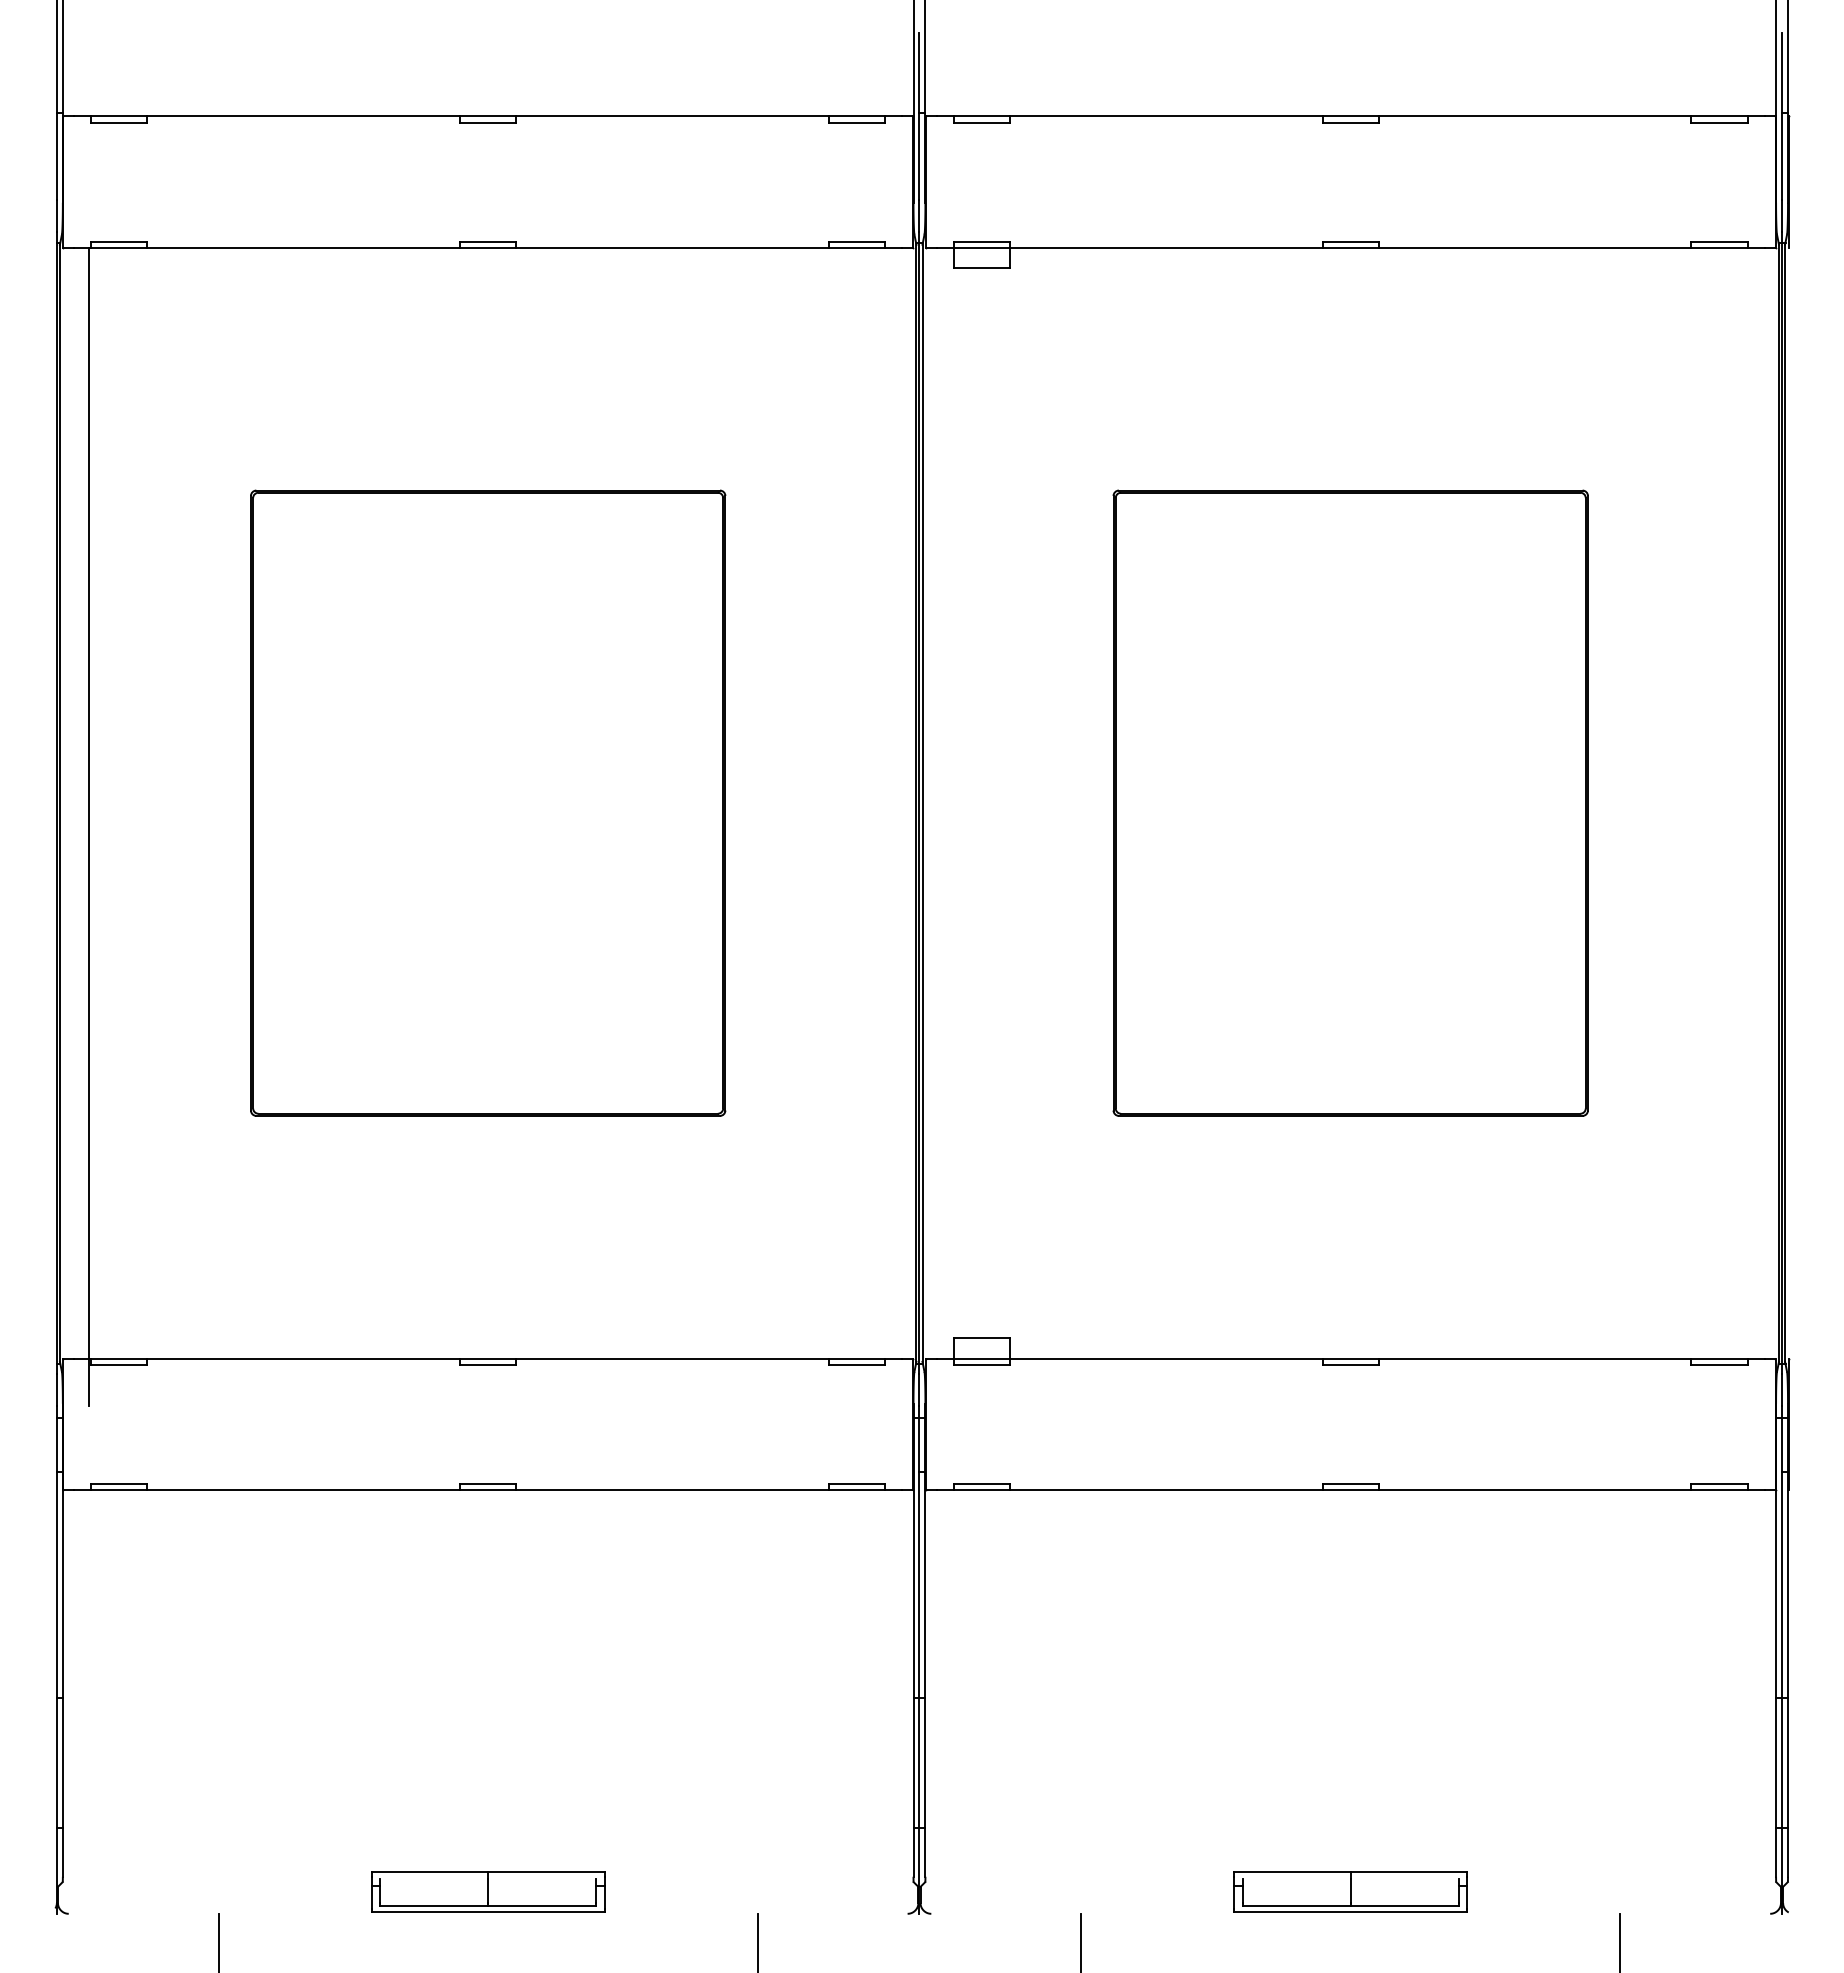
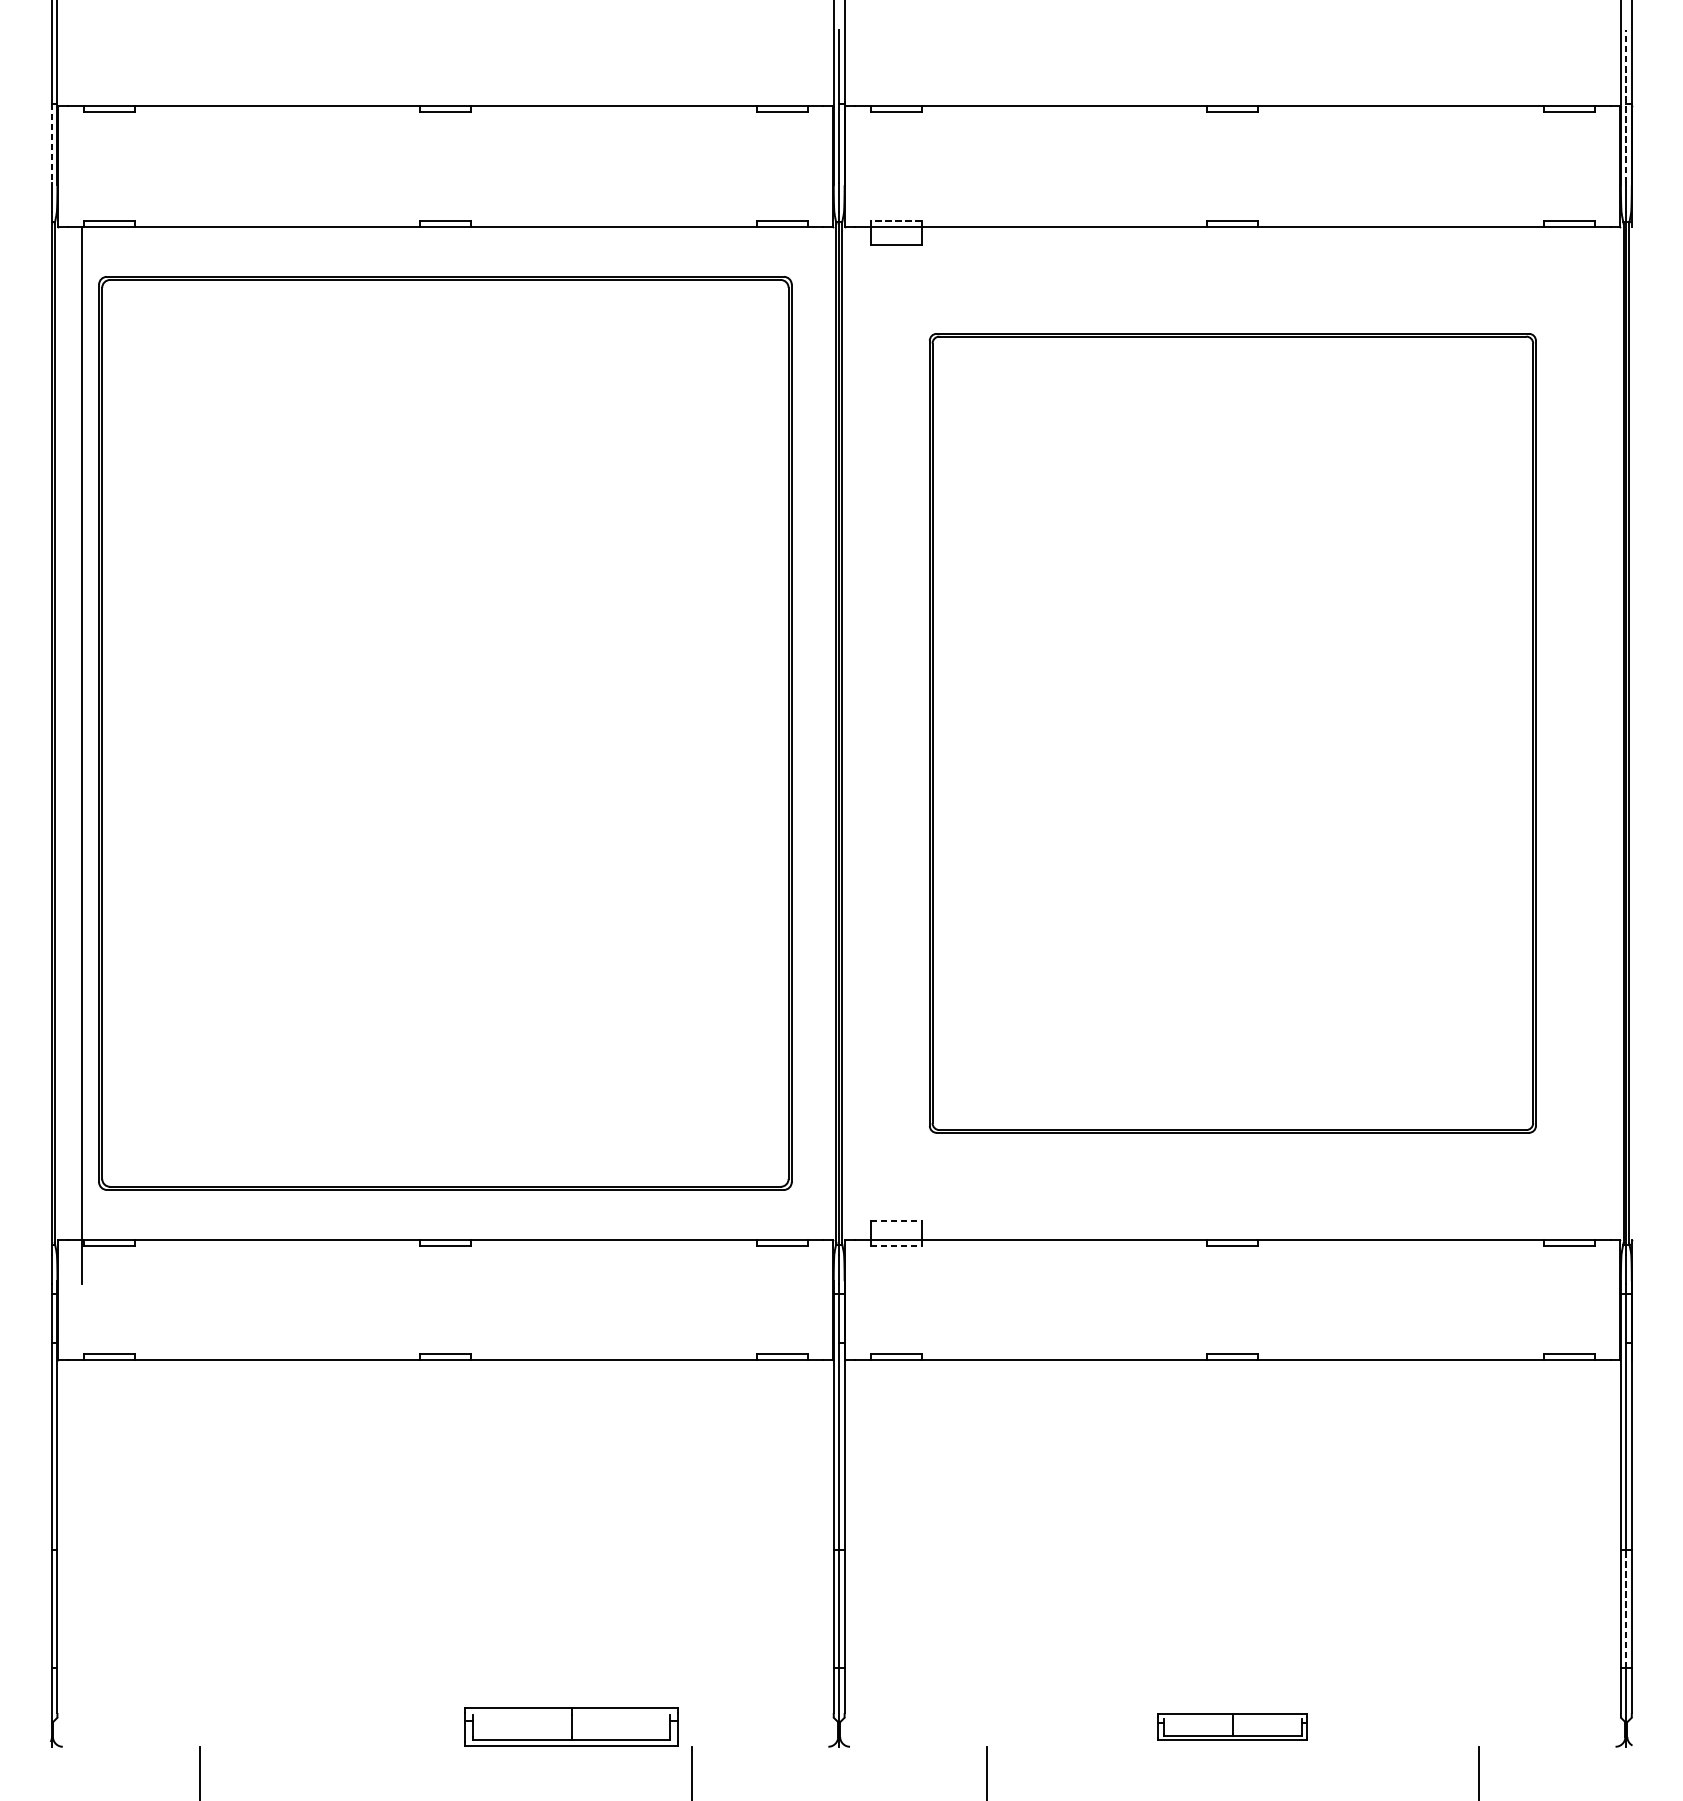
line: (1782, 116) -> (1626, 106), solid -> dashed
line: (56, 156) -> (51, 143), solid -> dashed
line: (981, 241) -> (895, 220), solid -> dashed
part: (488, 802) -> (445, 732), size x1.6
part: (1350, 802) -> (1232, 732), size x1.4
line: (982, 1338) -> (896, 1221), solid -> dashed
line: (982, 1365) -> (896, 1246), solid -> dashed
line: (1782, 1762) -> (1626, 1608), solid -> dashed
part: (488, 1891) -> (571, 1726), moved
part: (1350, 1891) -> (1232, 1726), size x0.7

